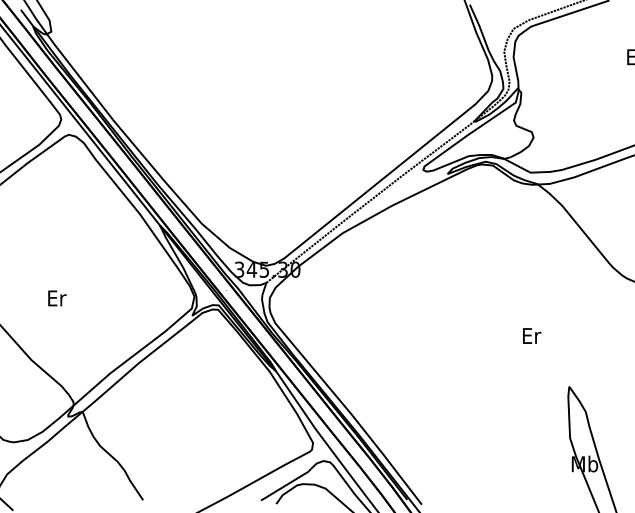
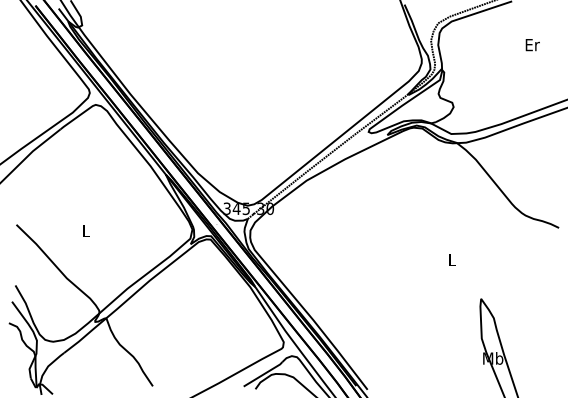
text: (56, 297) -> (86, 230), Er -> L
text: (532, 335) -> (452, 259), Er -> L

